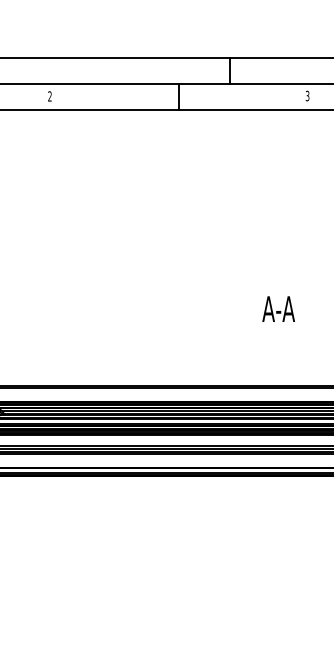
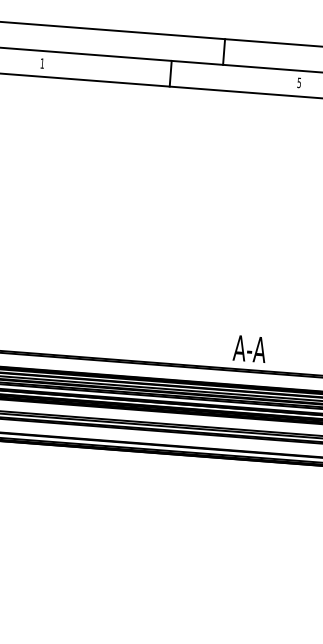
text: (307, 94) -> (299, 81), 3 -> 5
text: (49, 96) -> (41, 63), 2 -> 1
text: (278, 308) -> (249, 348), moved

